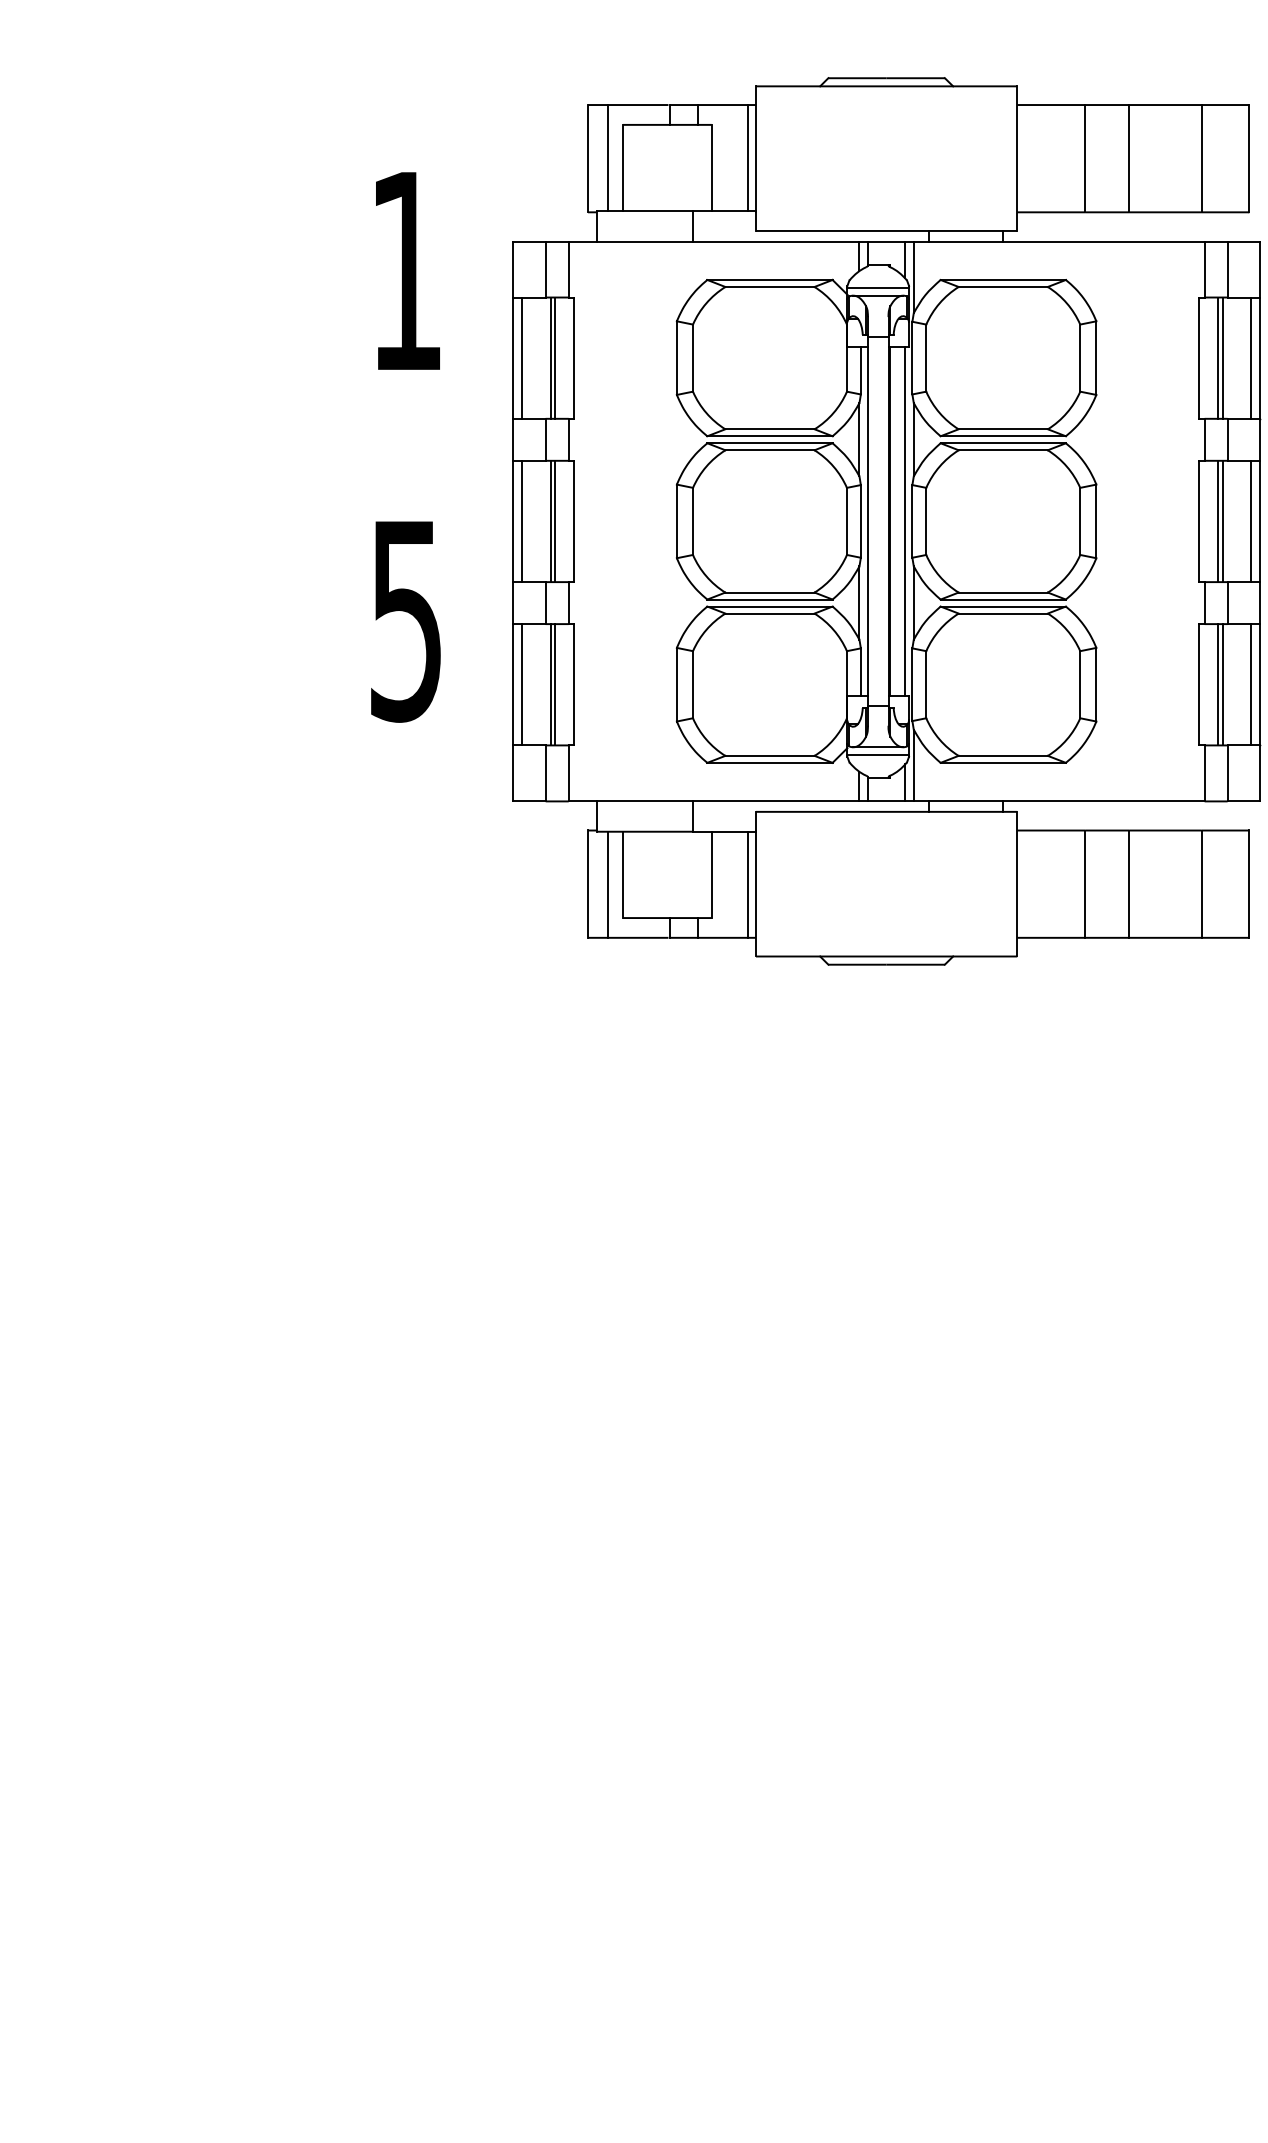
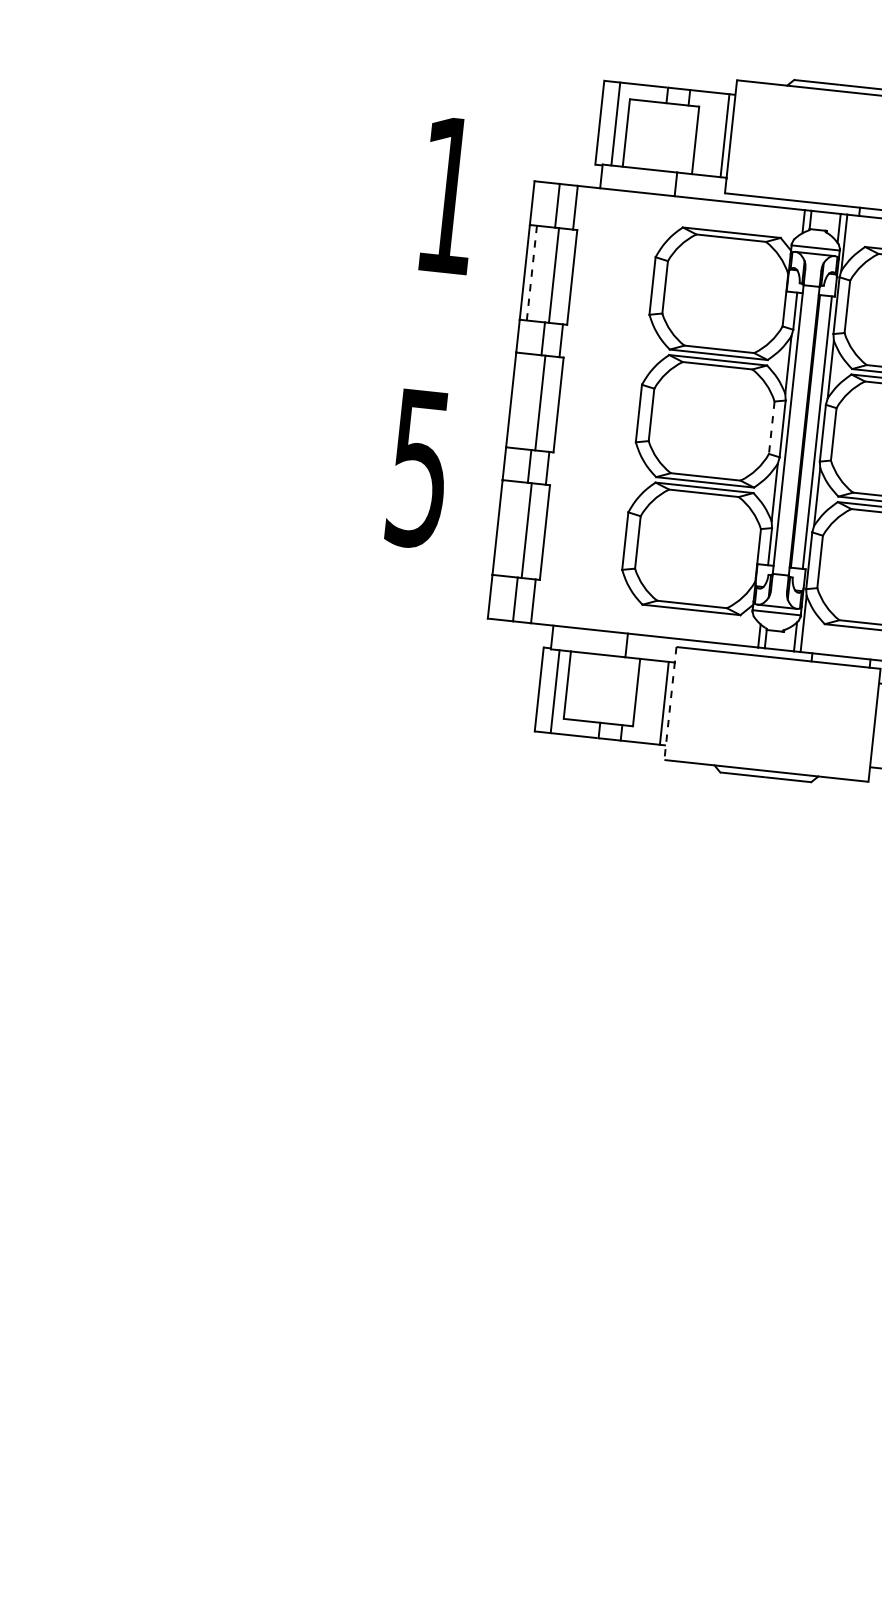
line: (555, 357) -> (557, 275), removed
line: (522, 358) -> (531, 273), solid -> dashed
line: (522, 521) -> (518, 400), removed
line: (555, 521) -> (544, 403), removed
line: (846, 521) -> (771, 427), solid -> dashed
line: (522, 684) -> (504, 528), removed
line: (555, 684) -> (530, 530), removed
line: (755, 884) -> (670, 703), solid -> dashed

